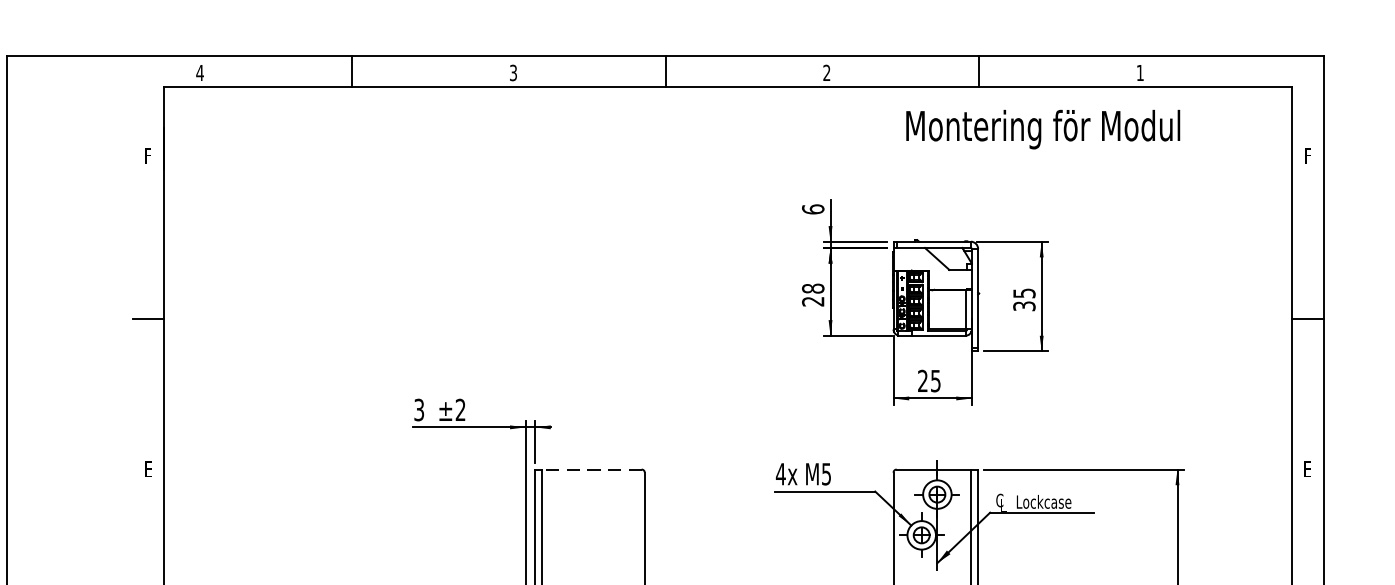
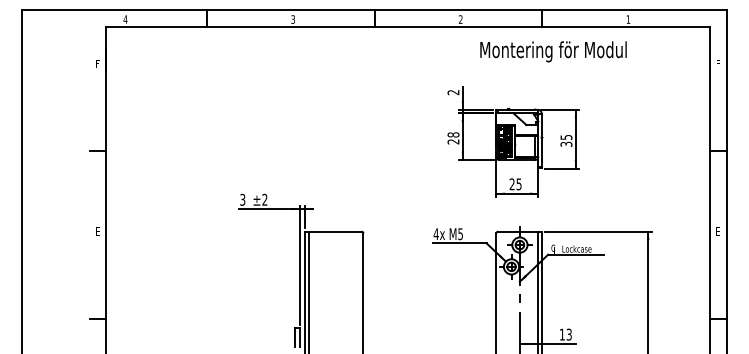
text: (1043, 128) -> (553, 51), moved
text: (813, 209) -> (453, 92), 6 -> 2
line: (592, 469) -> (335, 231), dashed -> solid

